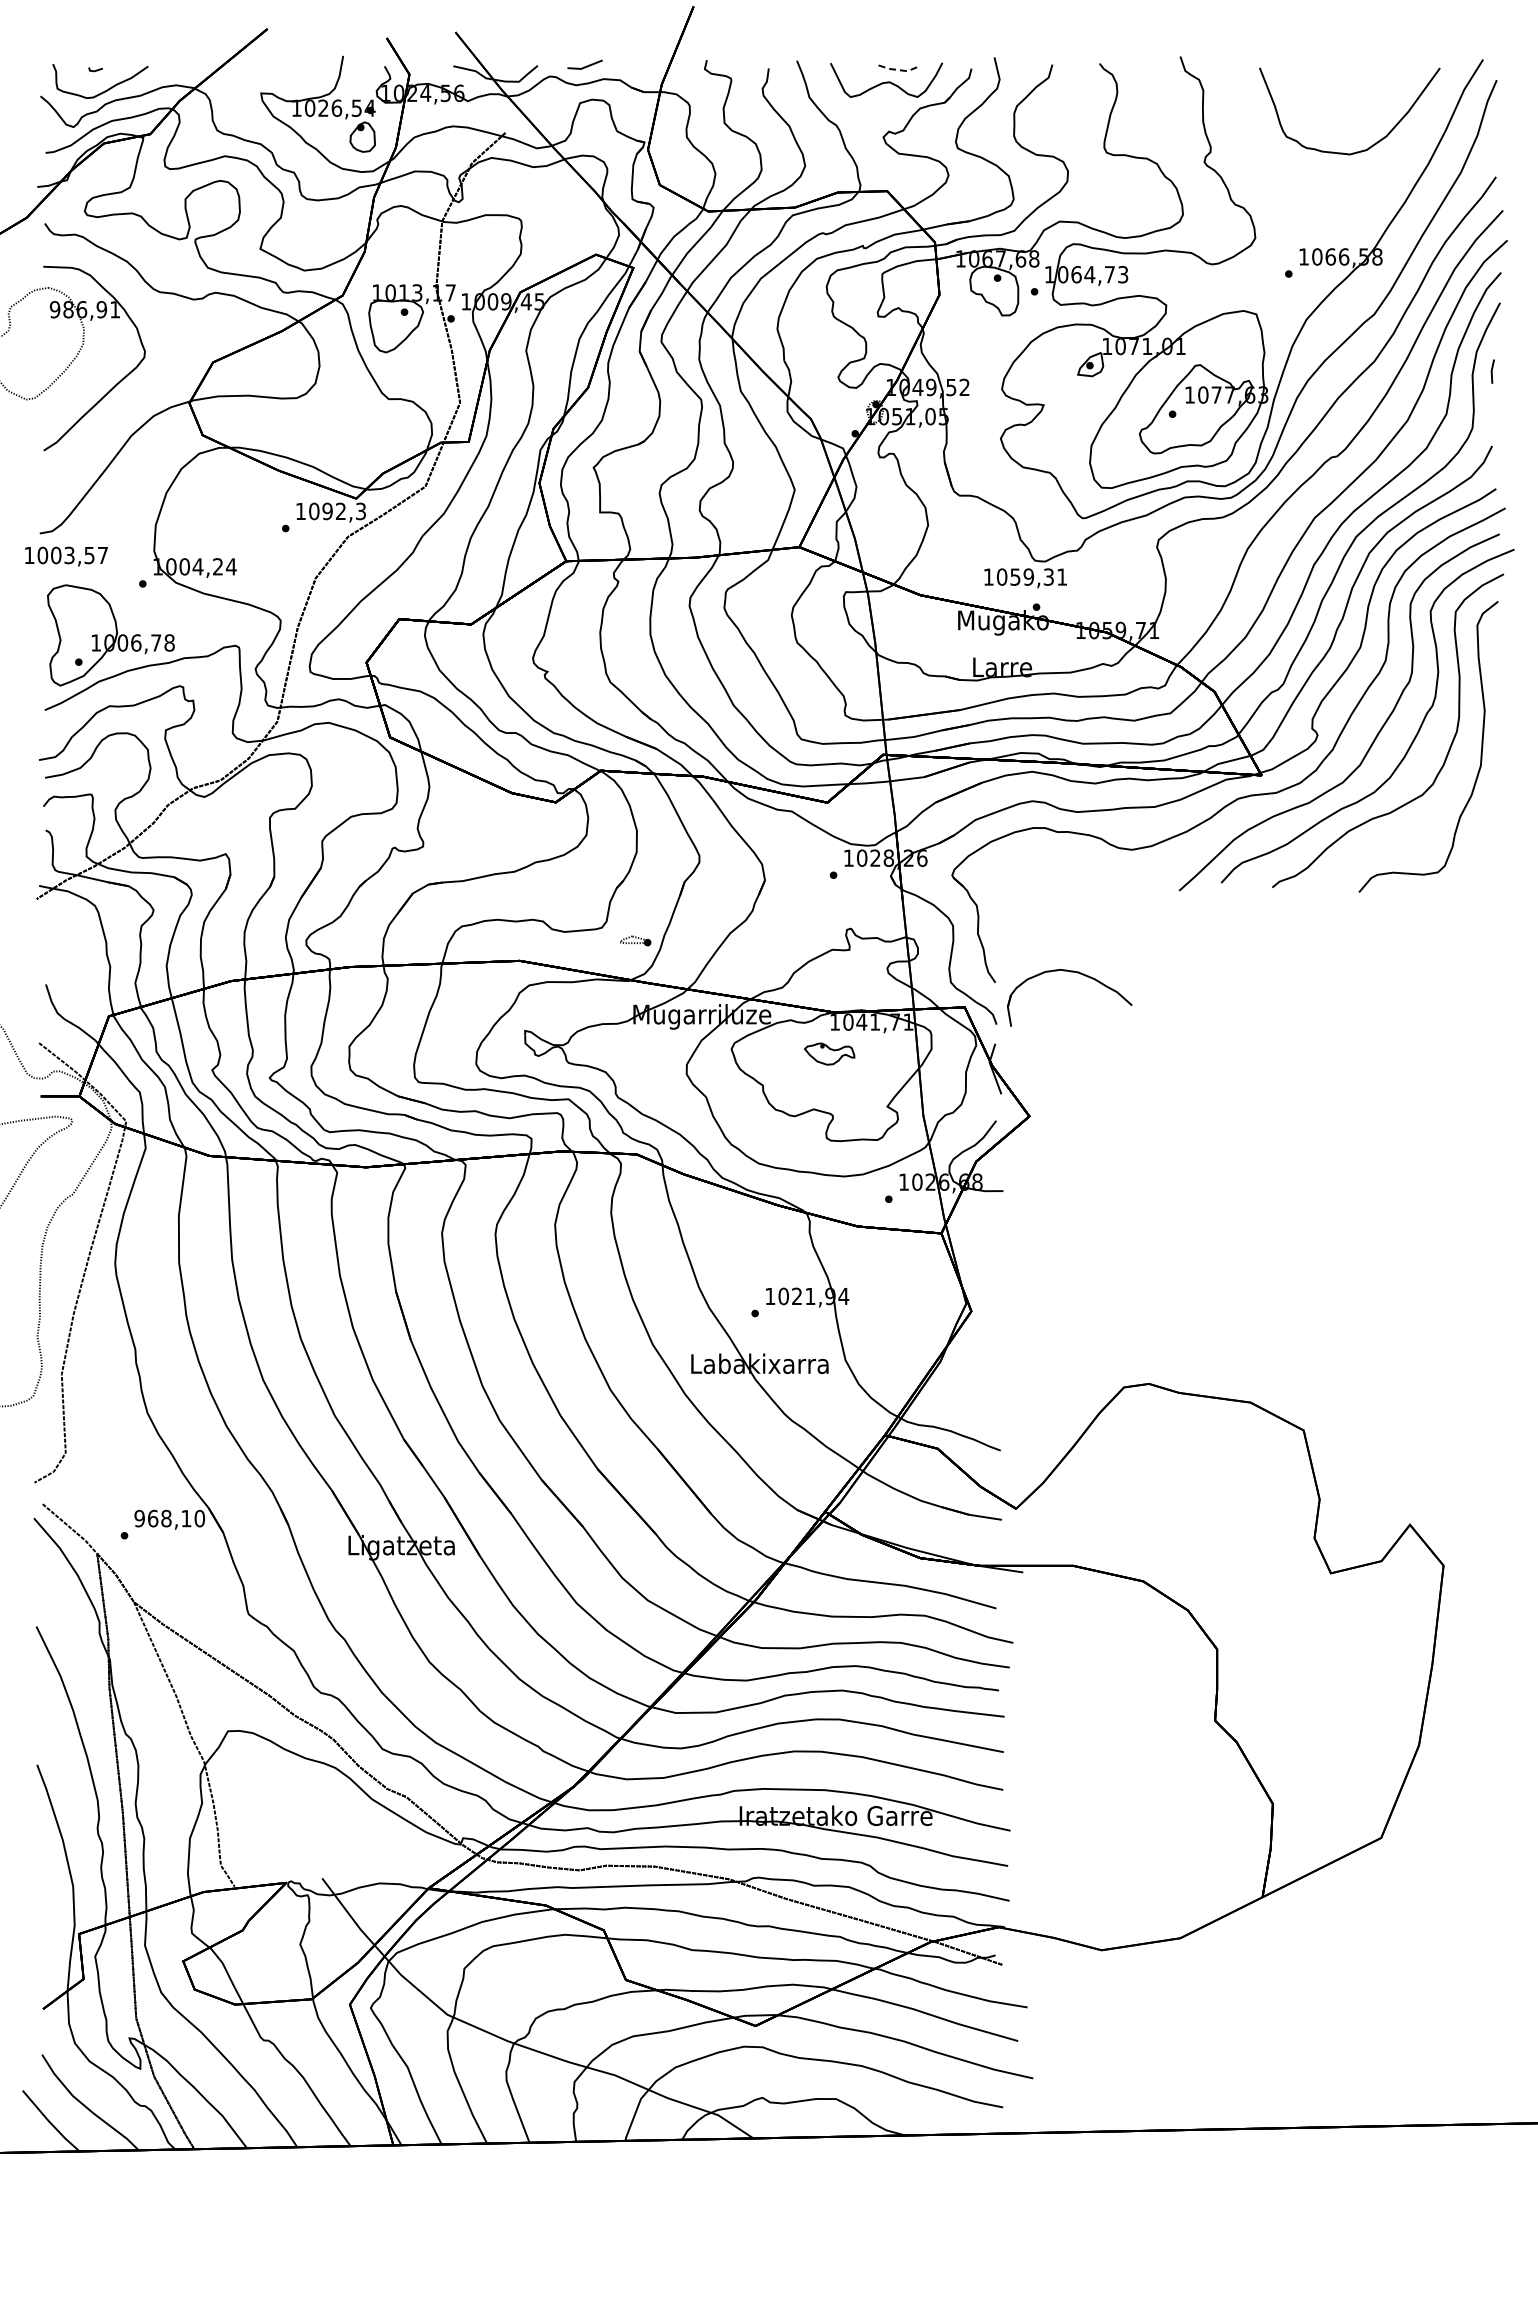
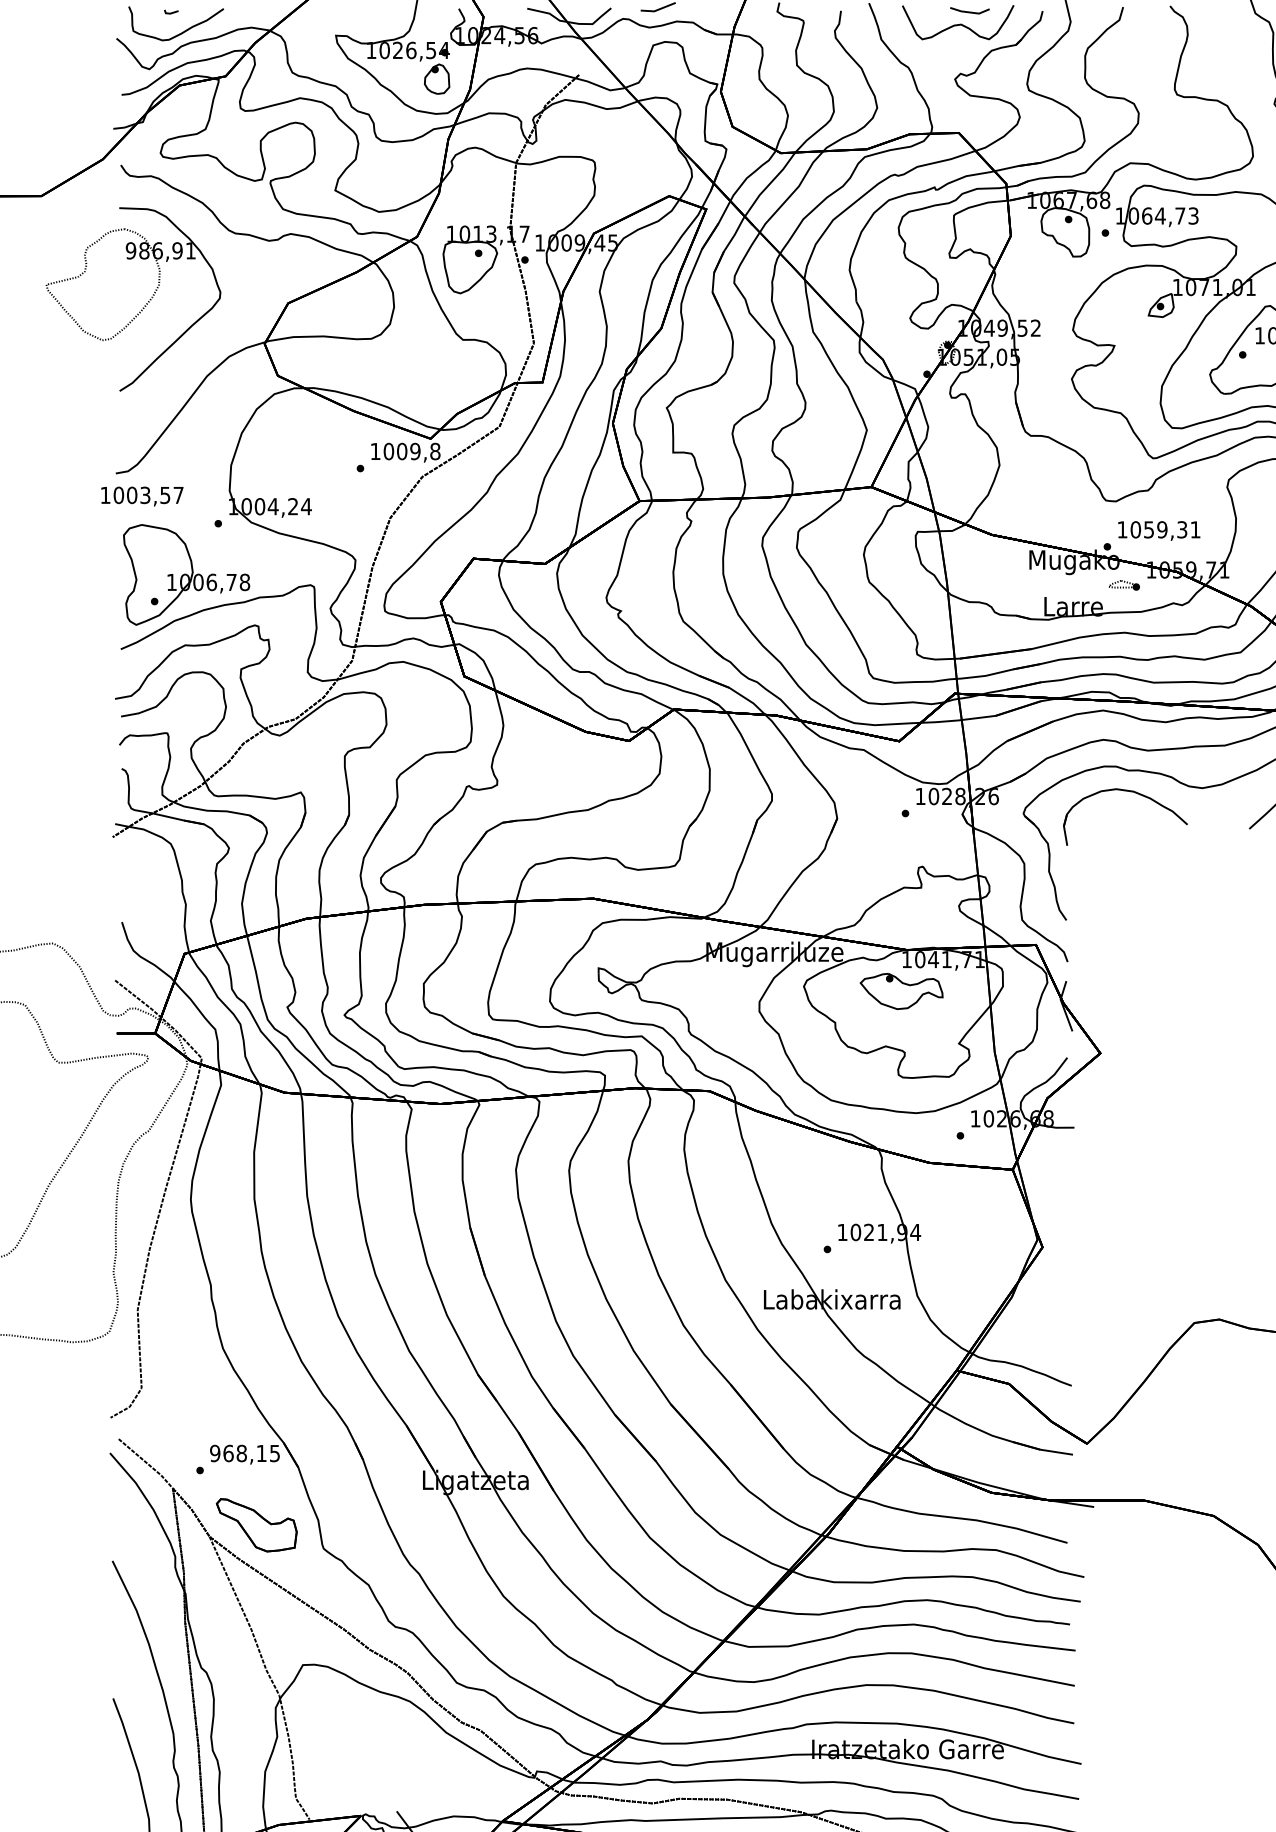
line: (899, 70) -> (971, 12), dashed -> solid
text: (344, 511) -> (418, 451), 1092,3 -> 1009,8
text: (1025, 578) -> (1159, 531), moved
part: (635, 940) -> (1124, 584), moved
part: (1070, 972) -> (1126, 791), moved
part: (829, 1053) -> (901, 990), size x1.67
text: (199, 1518) -> (274, 1453), 968,10 -> 968,15
part: (181, 1590) -> (256, 1525), added

